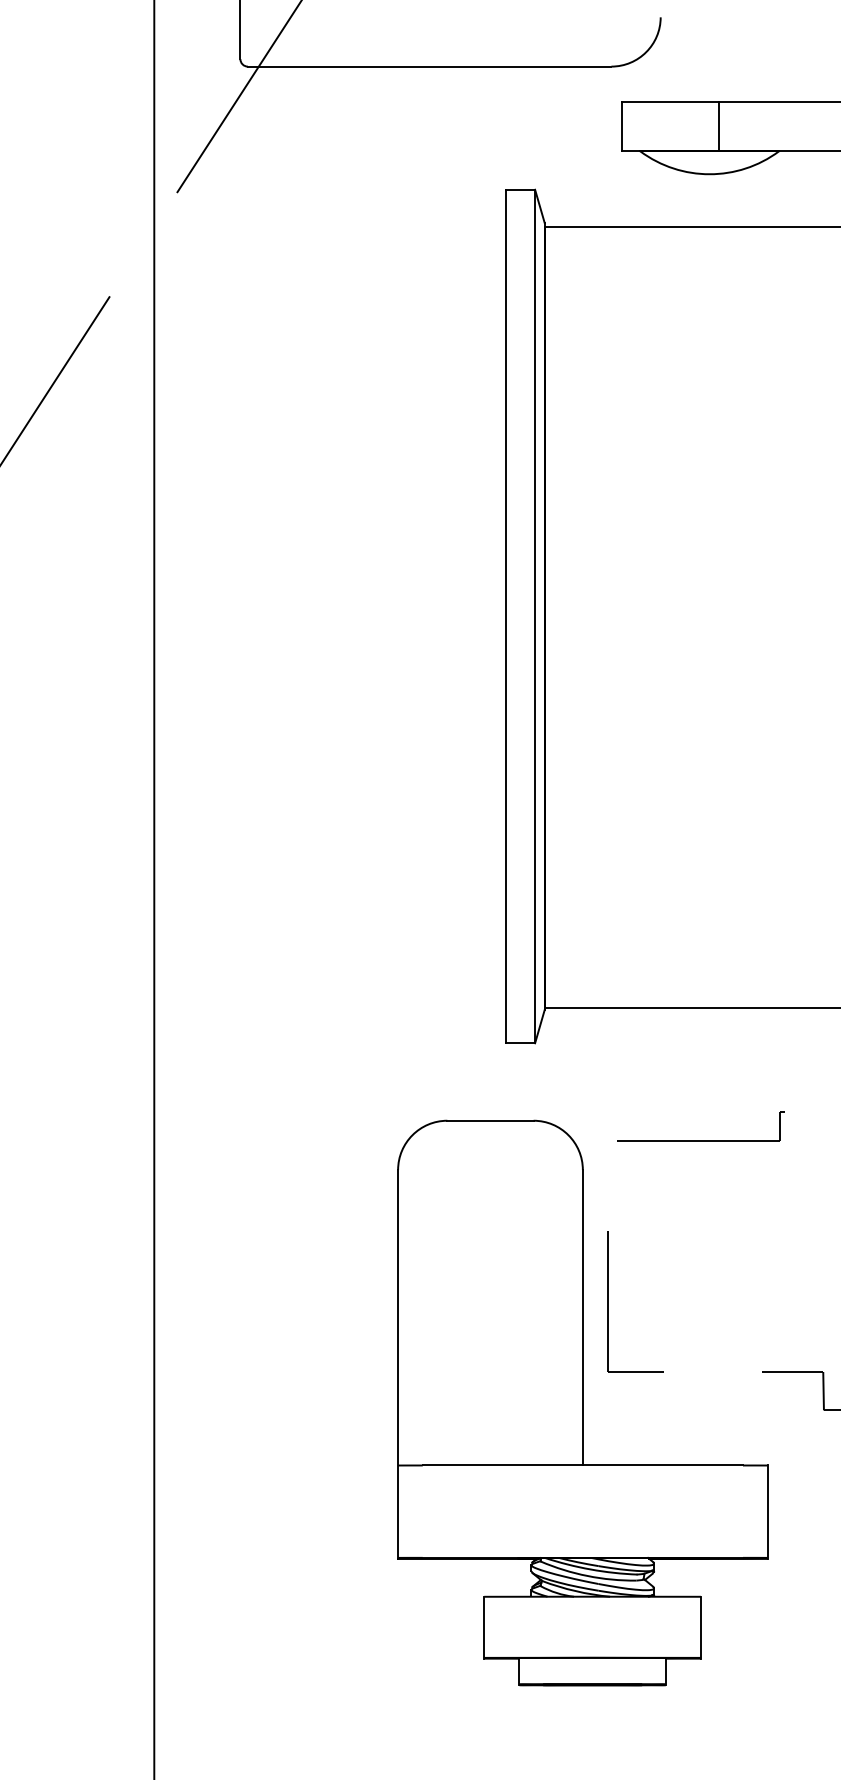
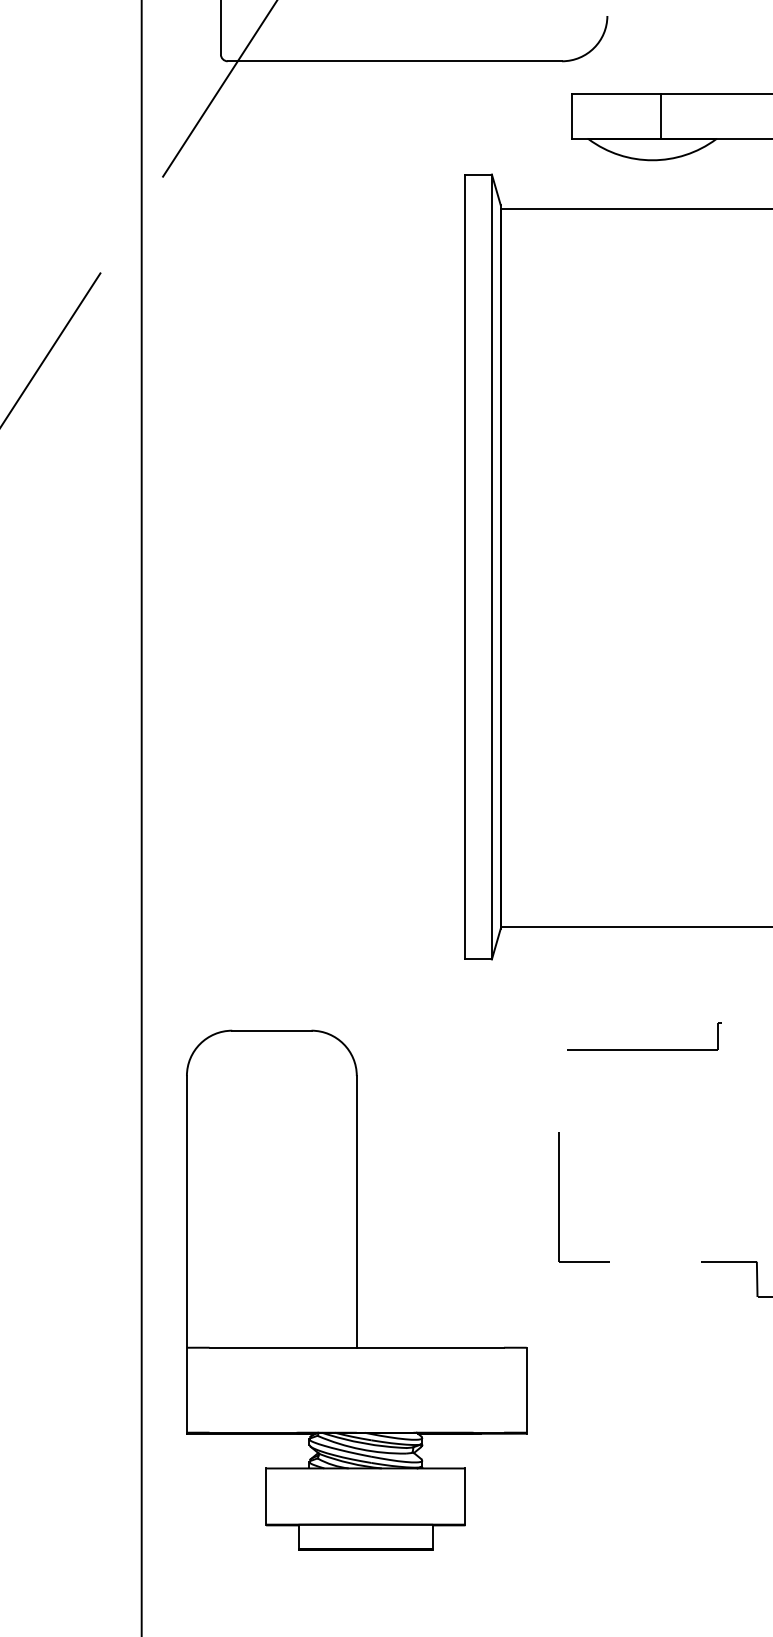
part: (582, 1402) -> (356, 1289), moved

